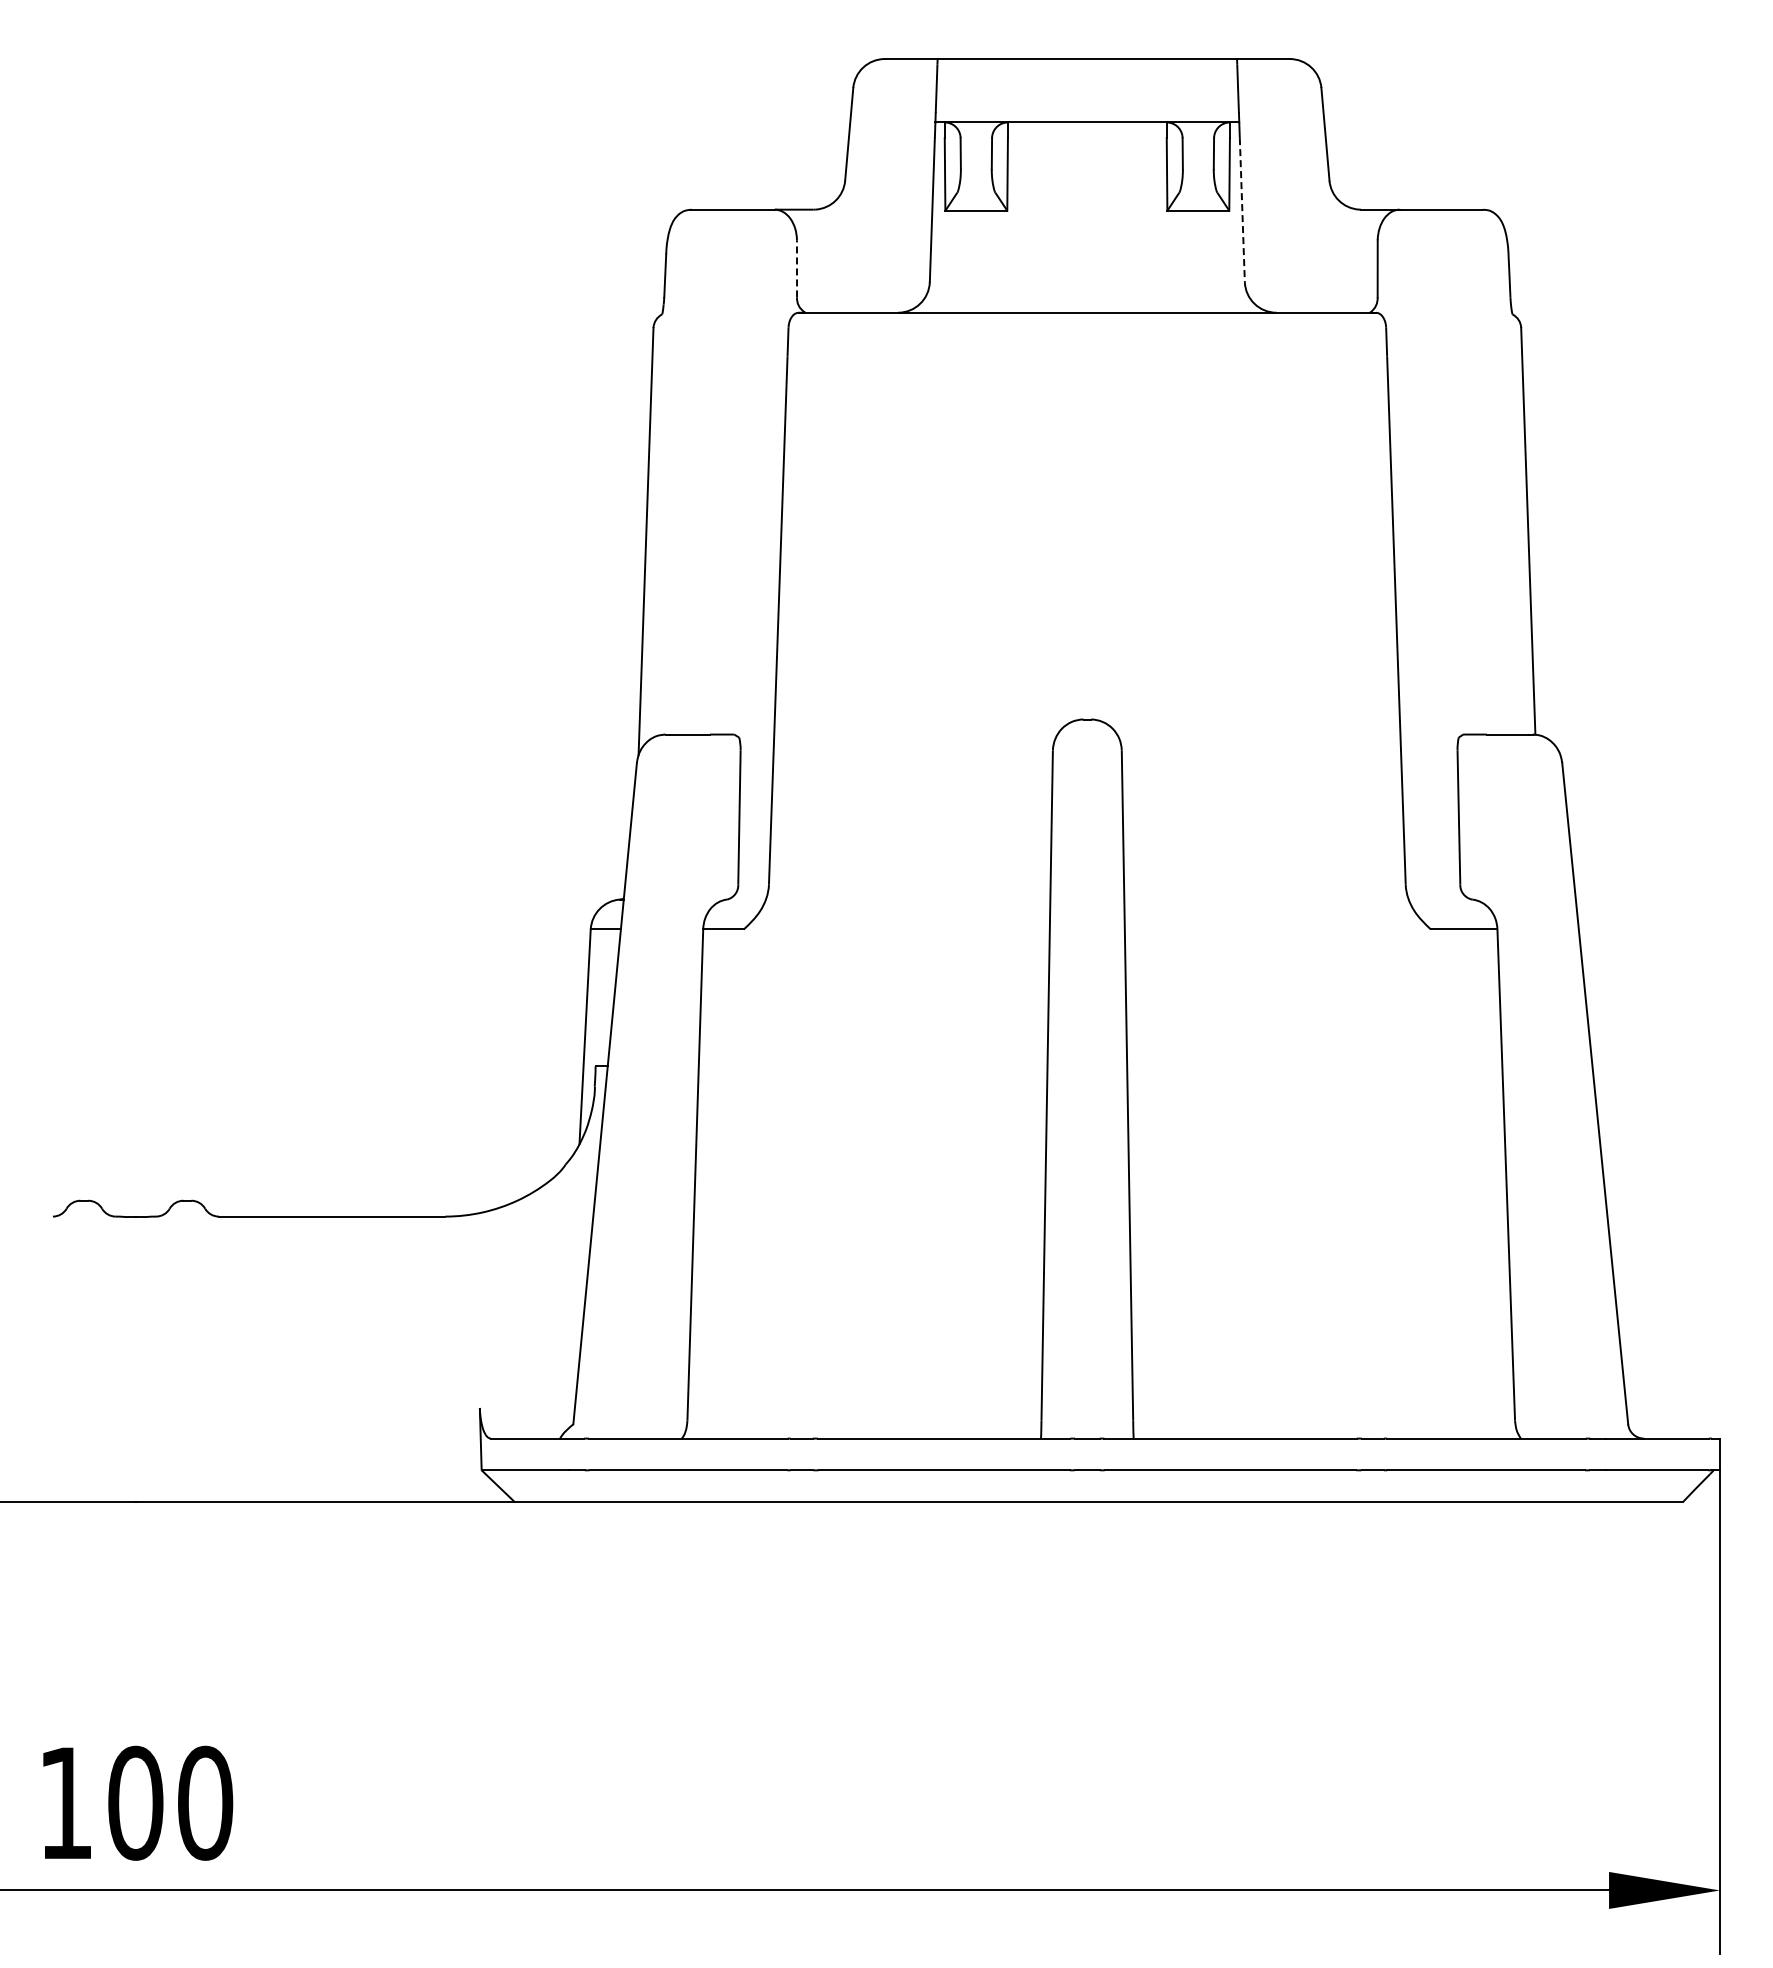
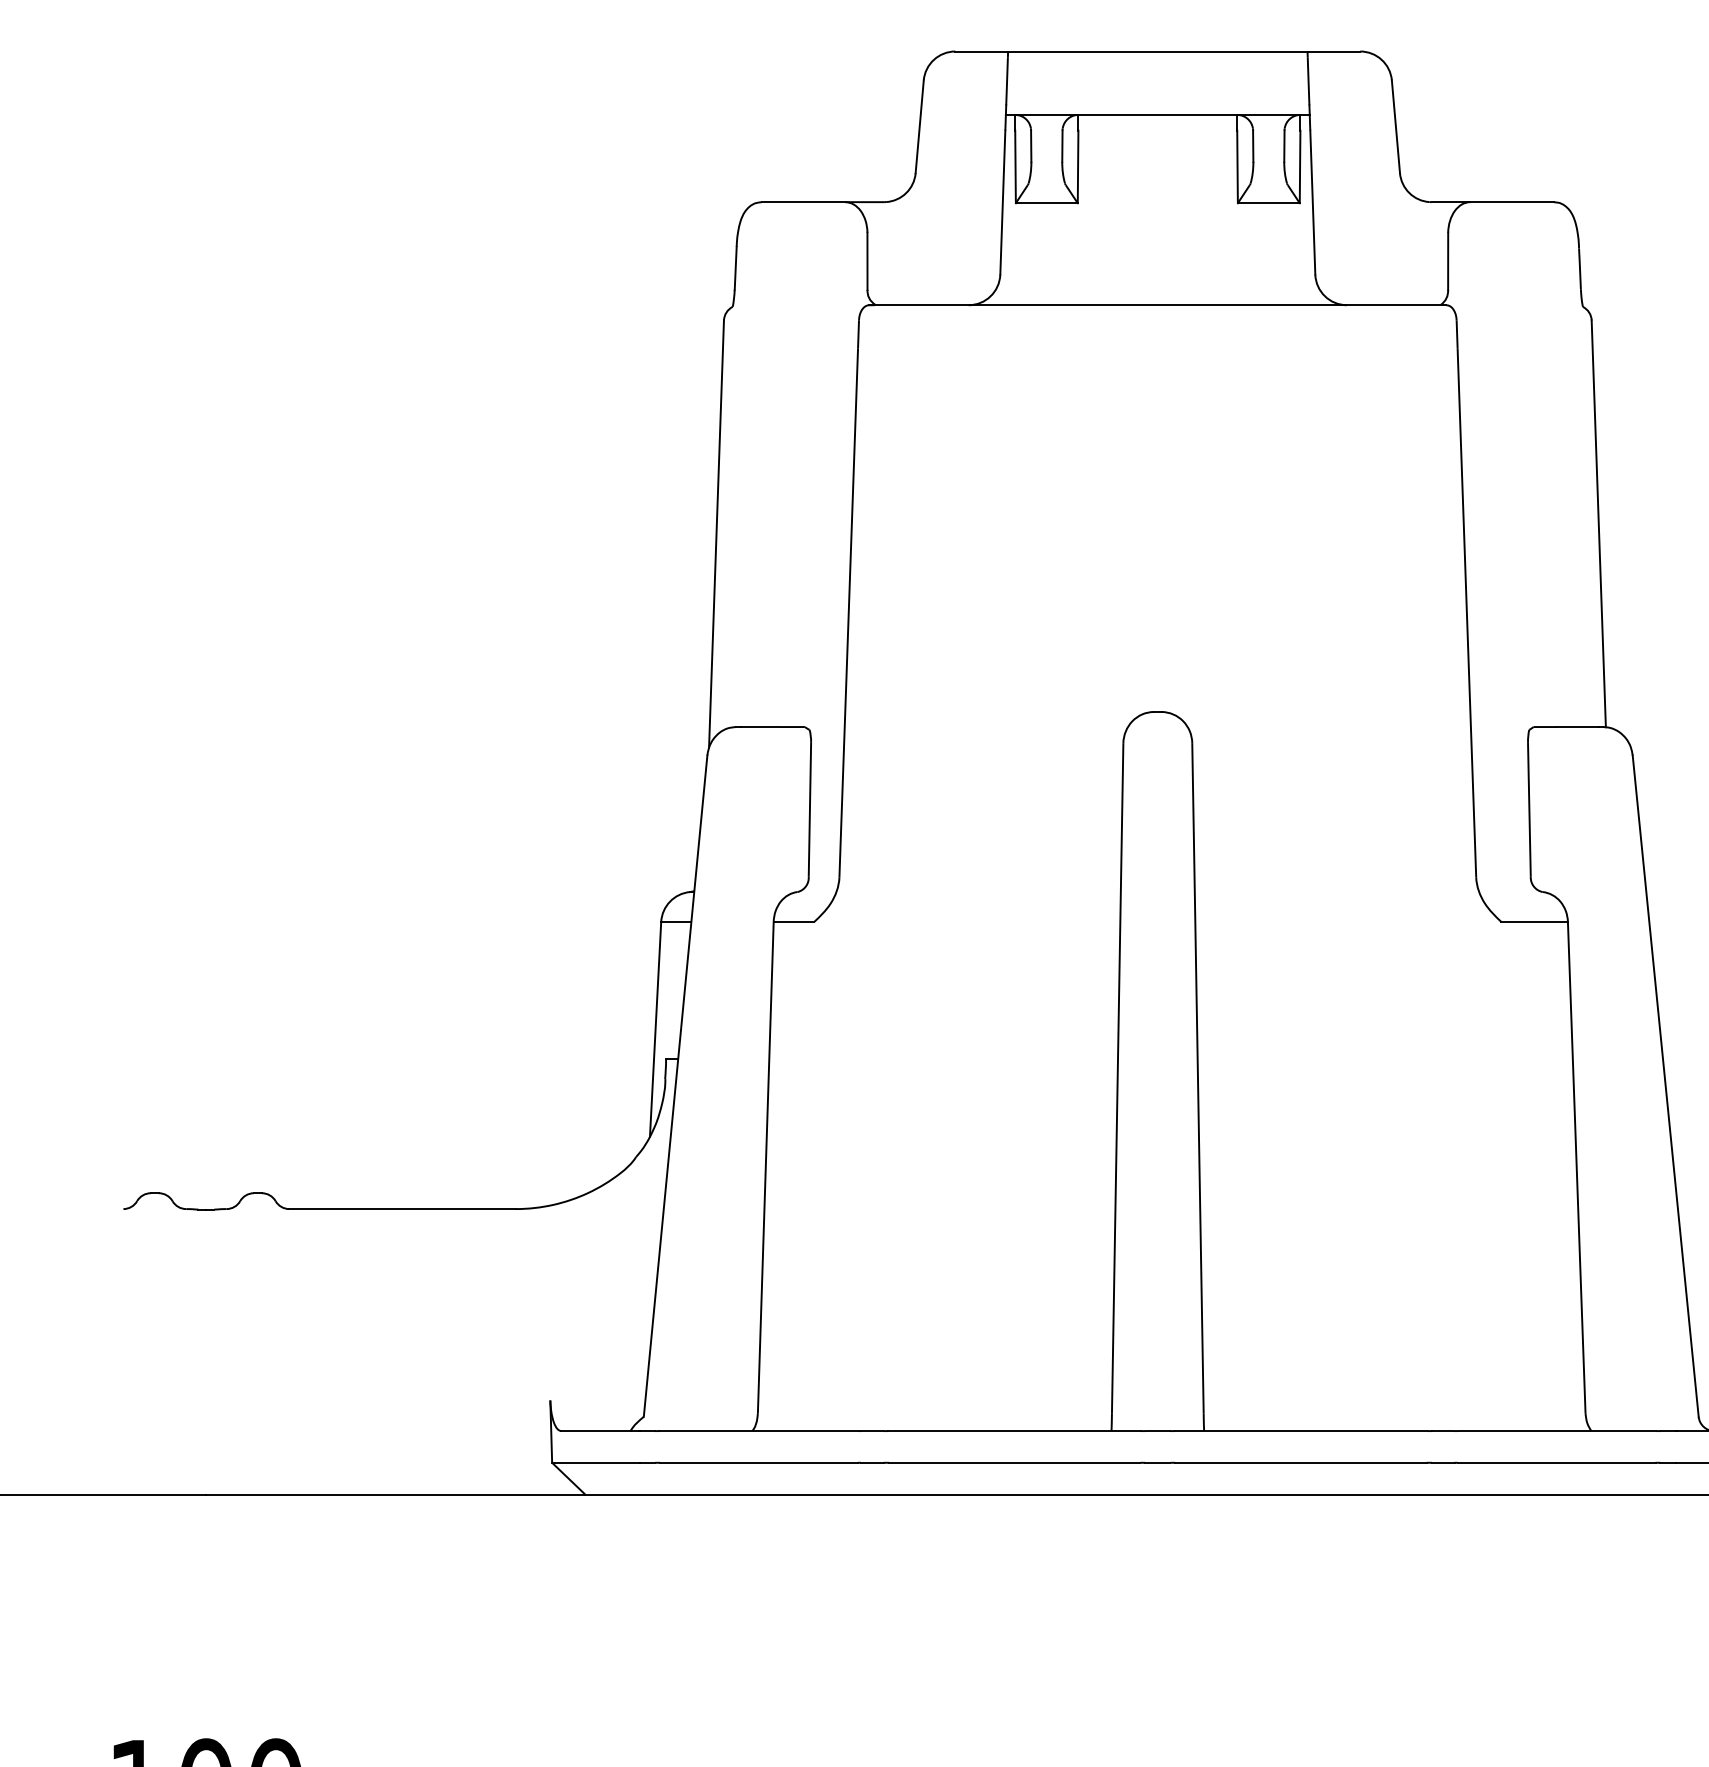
line: (1242, 210) -> (1312, 202), dashed -> solid
line: (797, 268) -> (867, 260), dashed -> solid

